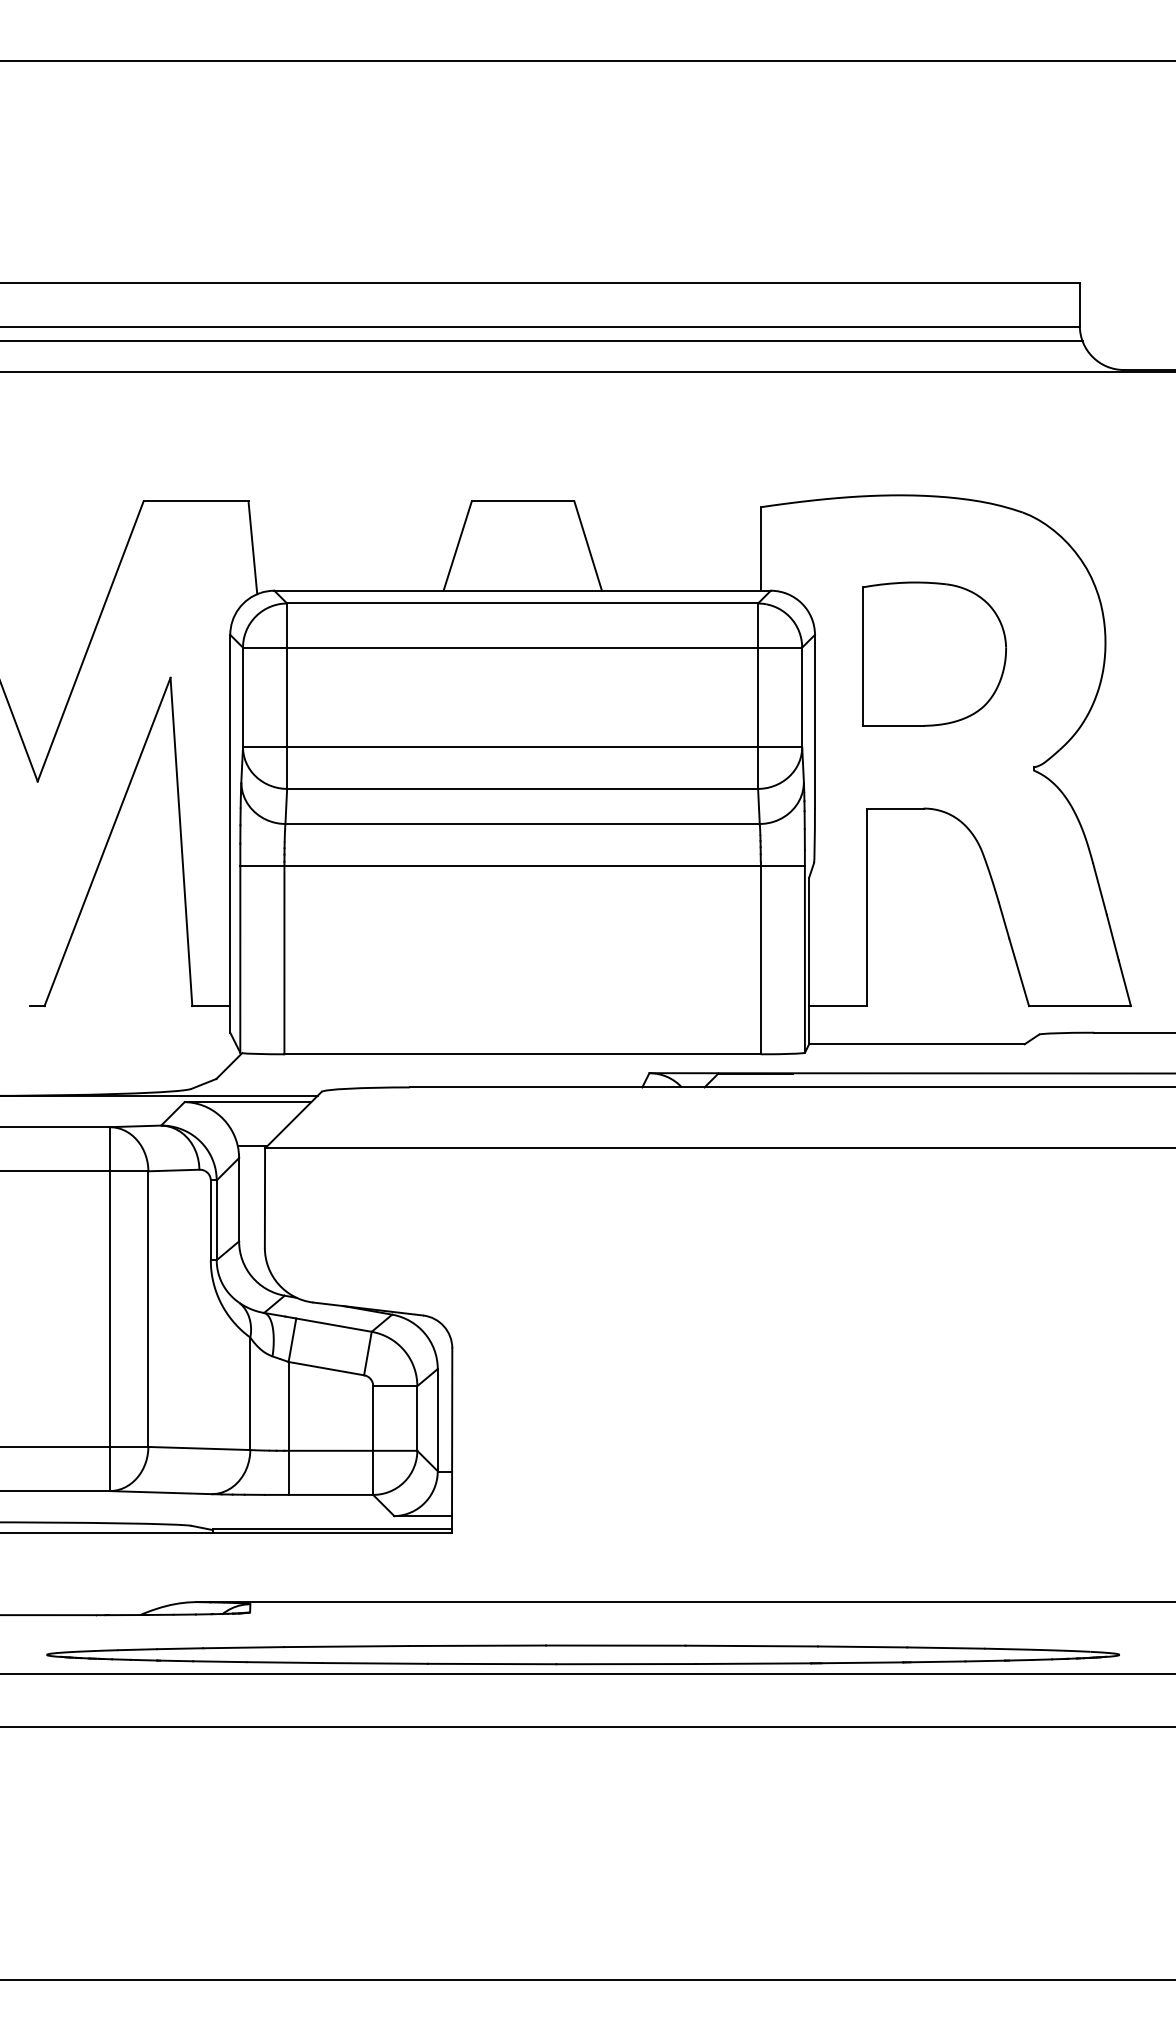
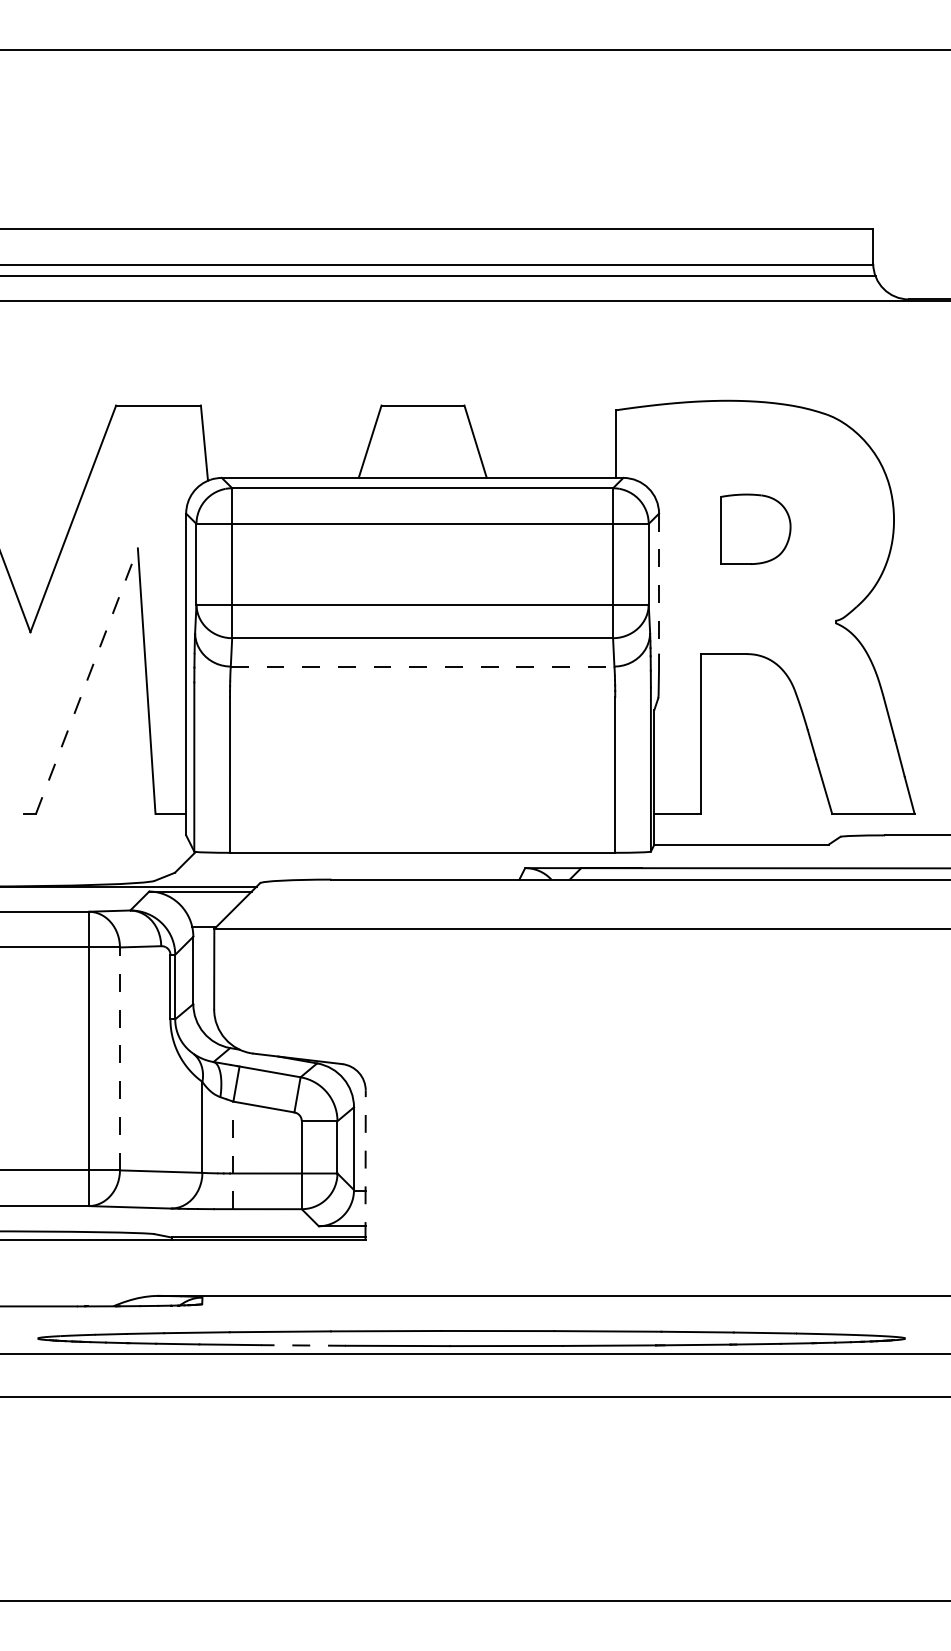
part: (934, 654) -> (755, 529), size x0.6
line: (815, 721) -> (659, 583), solid -> dashed
line: (522, 823) -> (422, 666), solid -> dashed
line: (108, 841) -> (87, 680), solid -> dashed
line: (522, 865) -> (422, 700), removed
line: (149, 1308) -> (120, 1058), solid -> dashed
line: (288, 1428) -> (233, 1155), solid -> dashed
line: (451, 1440) -> (365, 1165), solid -> dashed
line: (375, 1663) -> (303, 1345), solid -> dashed

